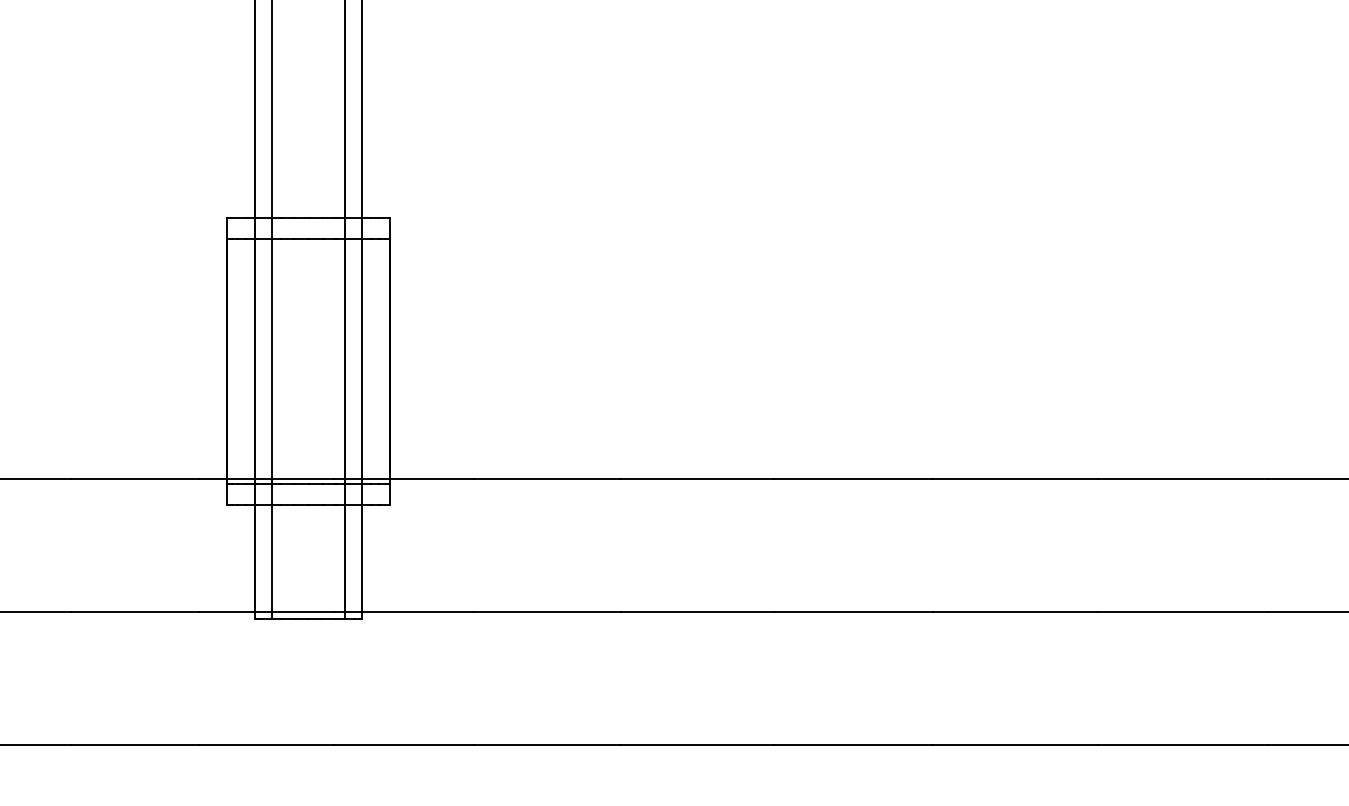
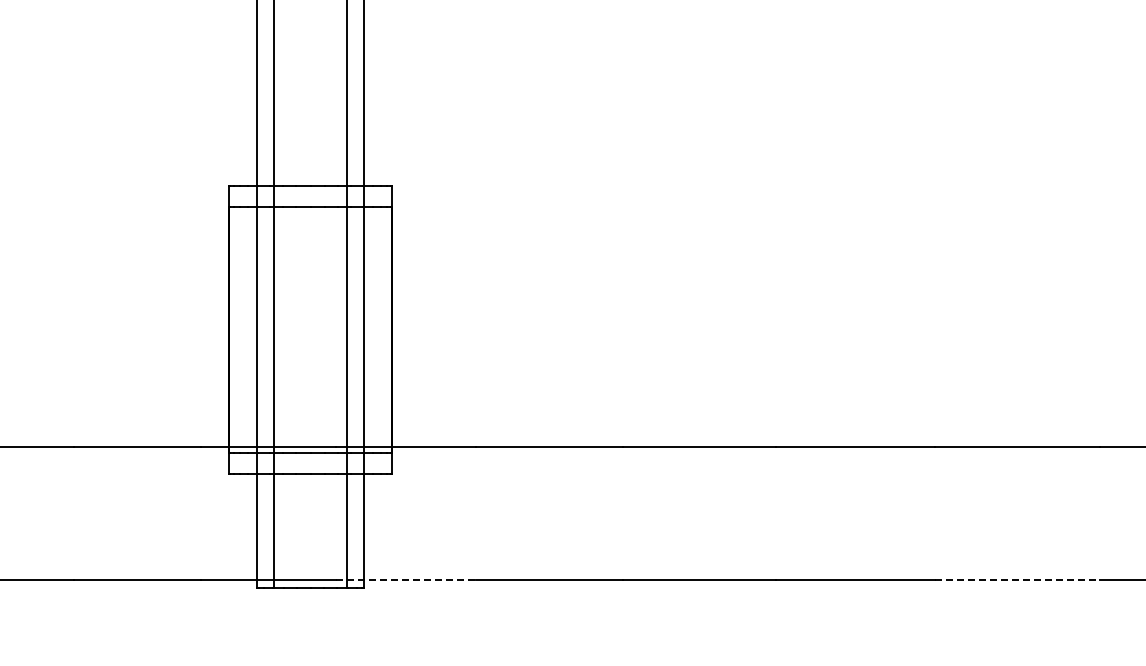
line: (404, 611) -> (406, 580), solid -> dashed
line: (1015, 611) -> (1017, 580), solid -> dashed

